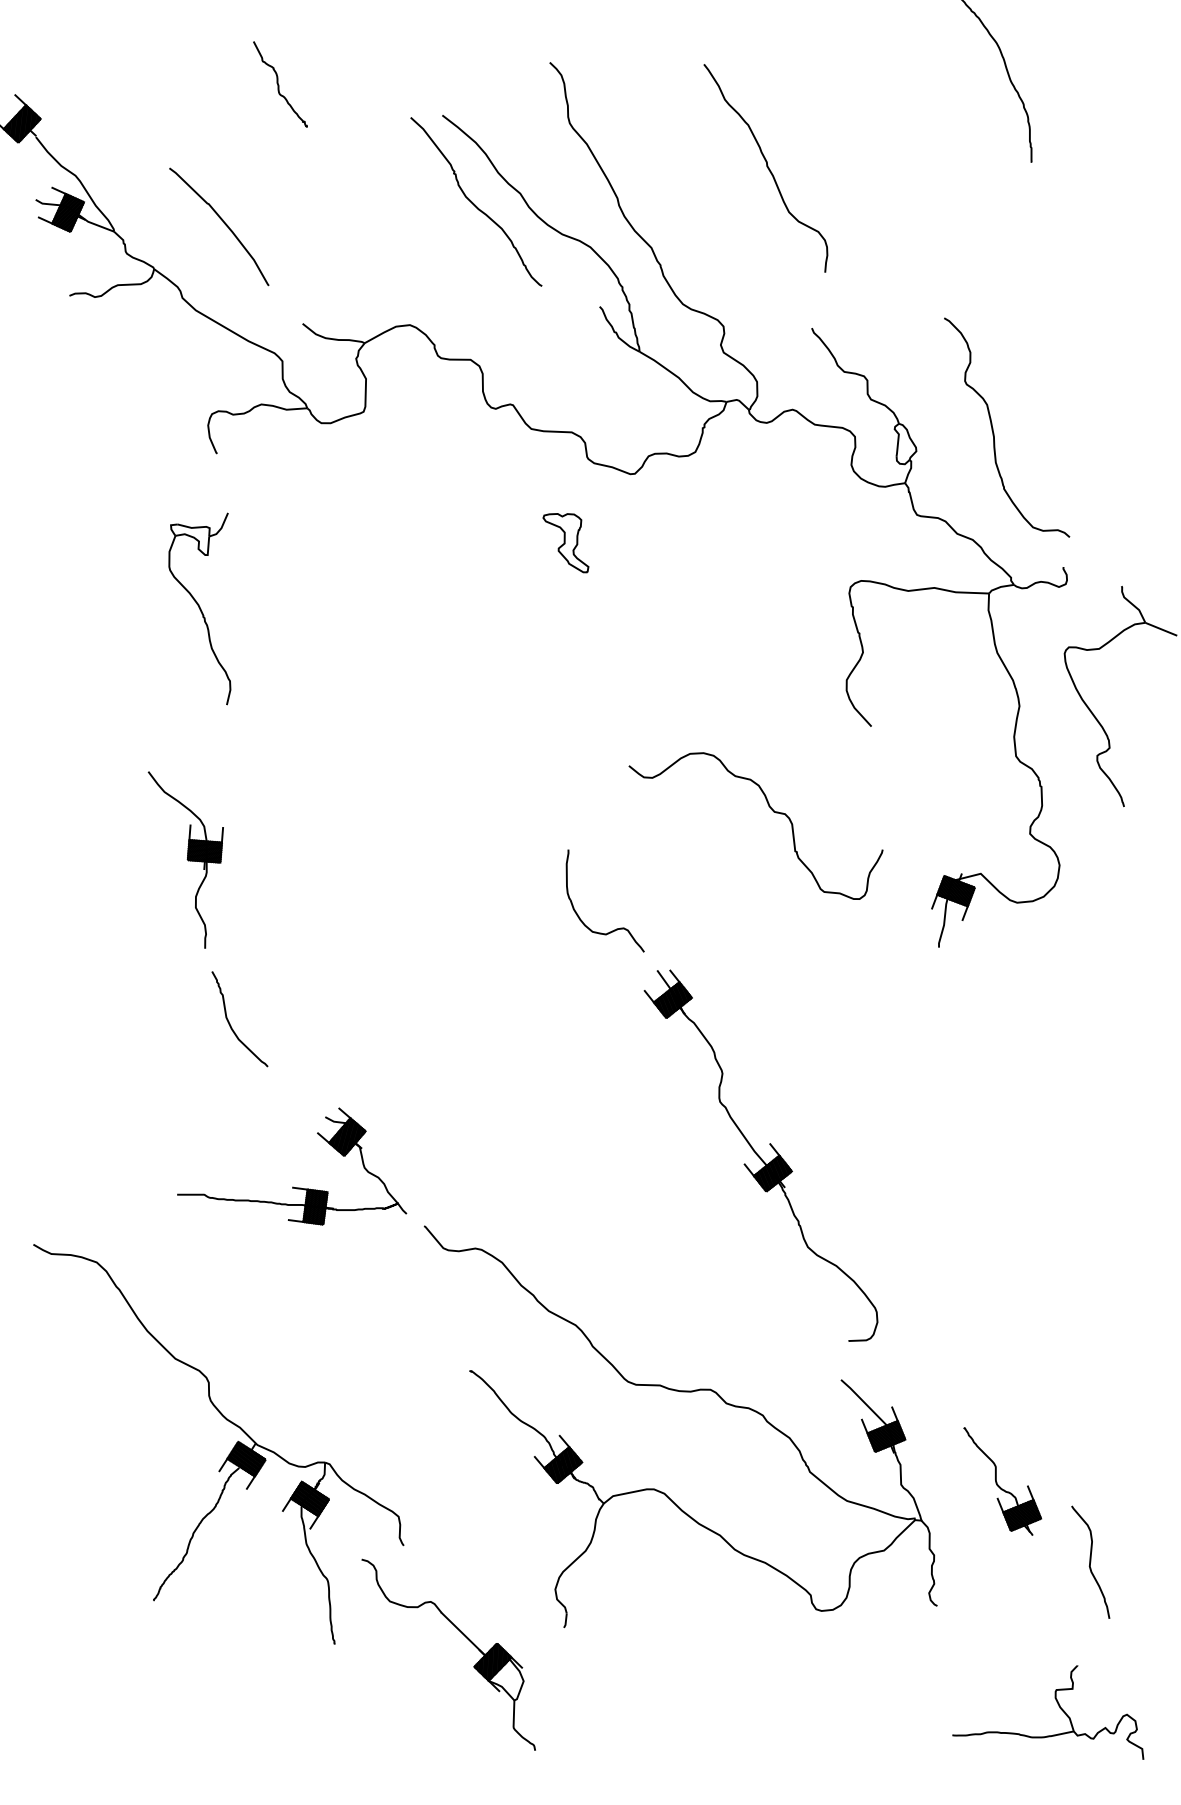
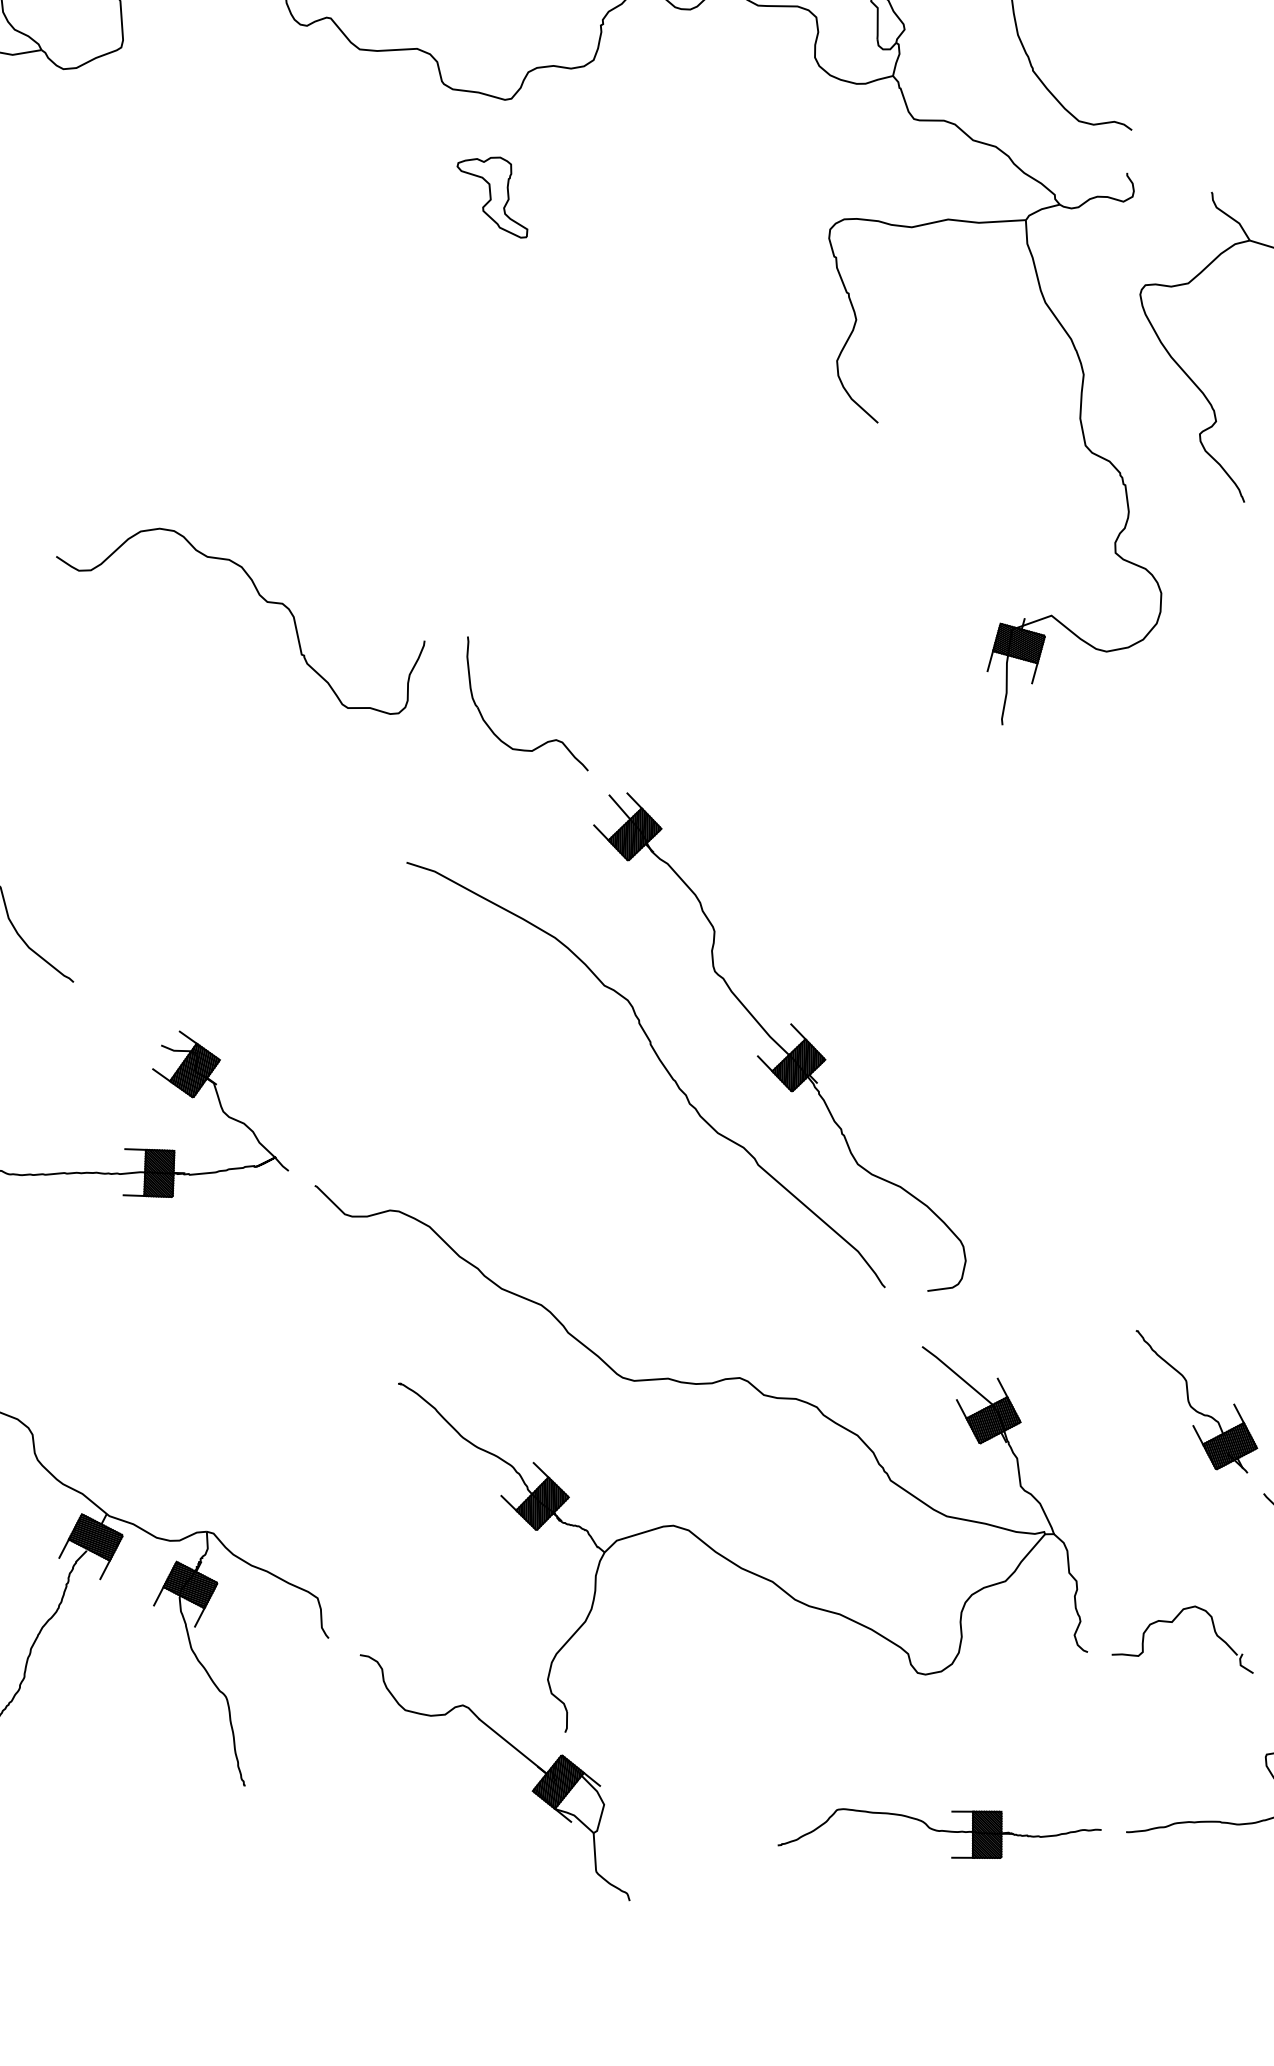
part: (565, 543) -> (491, 199), moved
curve: (772, 811) -> (264, 601), moved
curve: (676, 1164) -> (661, 1065), added
part: (1002, 1481) -> (1197, 1401), moved
part: (998, 1591) -> (1171, 1623), added
part: (465, 1637) -> (516, 1750), moved
part: (820, 1722) -> (938, 1831), added

